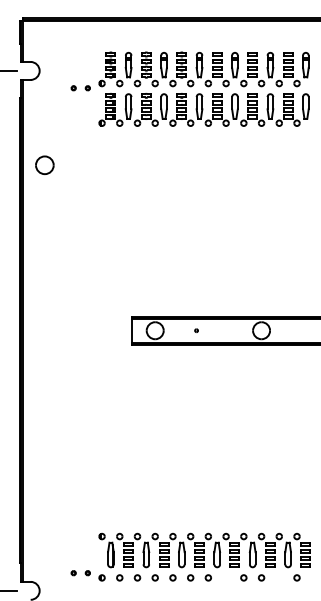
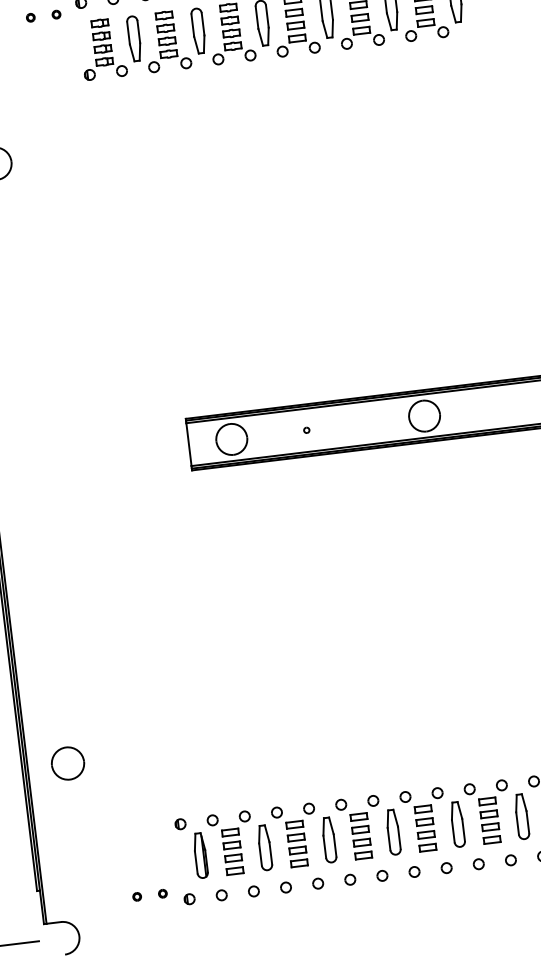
part: (44, 495) -> (67, 762), added
part: (225, 577) -> (413, 871), added
part: (278, 577) -> (509, 859), added

